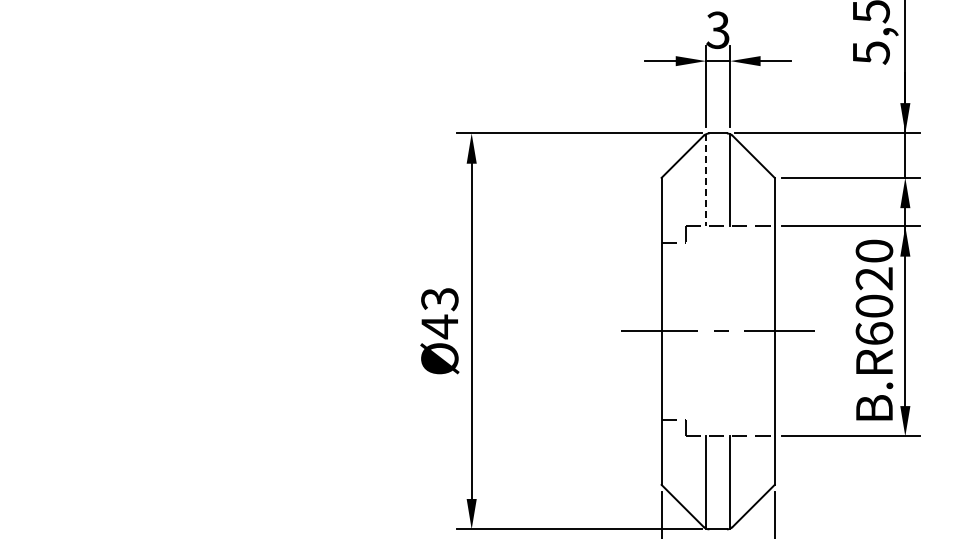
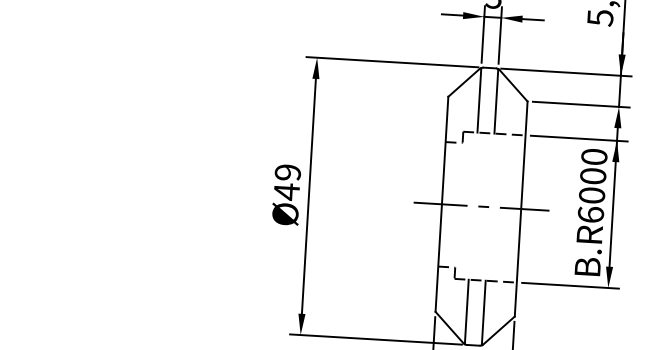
line: (706, 180) -> (479, 100), dashed -> solid
text: (874, 278) -> (593, 176), B.R6020 -> B.R6000
text: (439, 299) -> (287, 172), Ø43 -> Ø49

